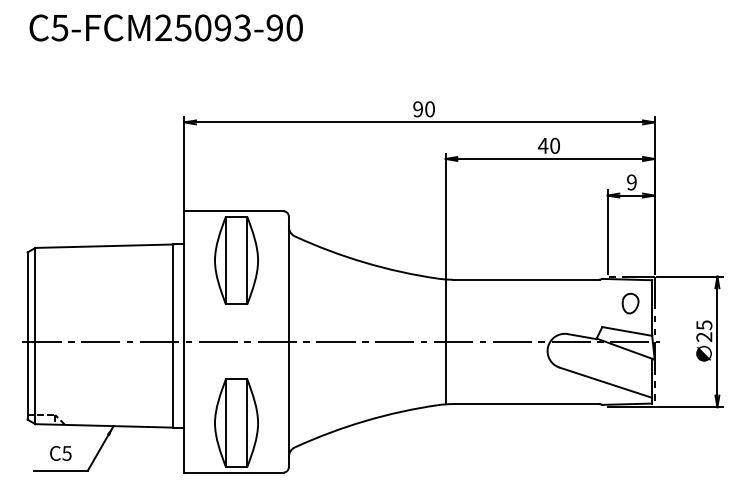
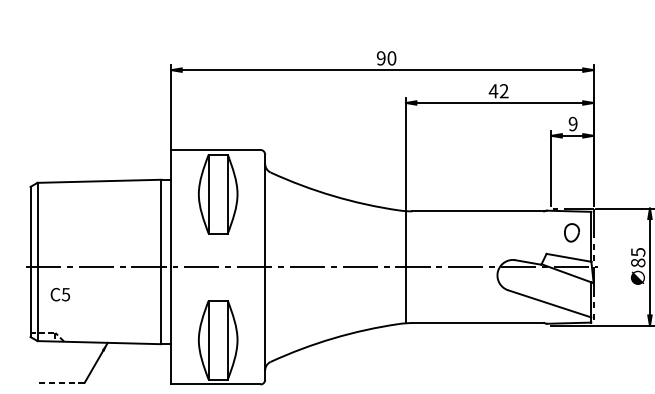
text: (554, 145) -> (503, 90), 40 -> 42
text: (704, 337) -> (638, 263), 25 -> 85
text: (60, 453) -> (60, 294), moved
line: (61, 470) -> (61, 382), solid -> dashed

